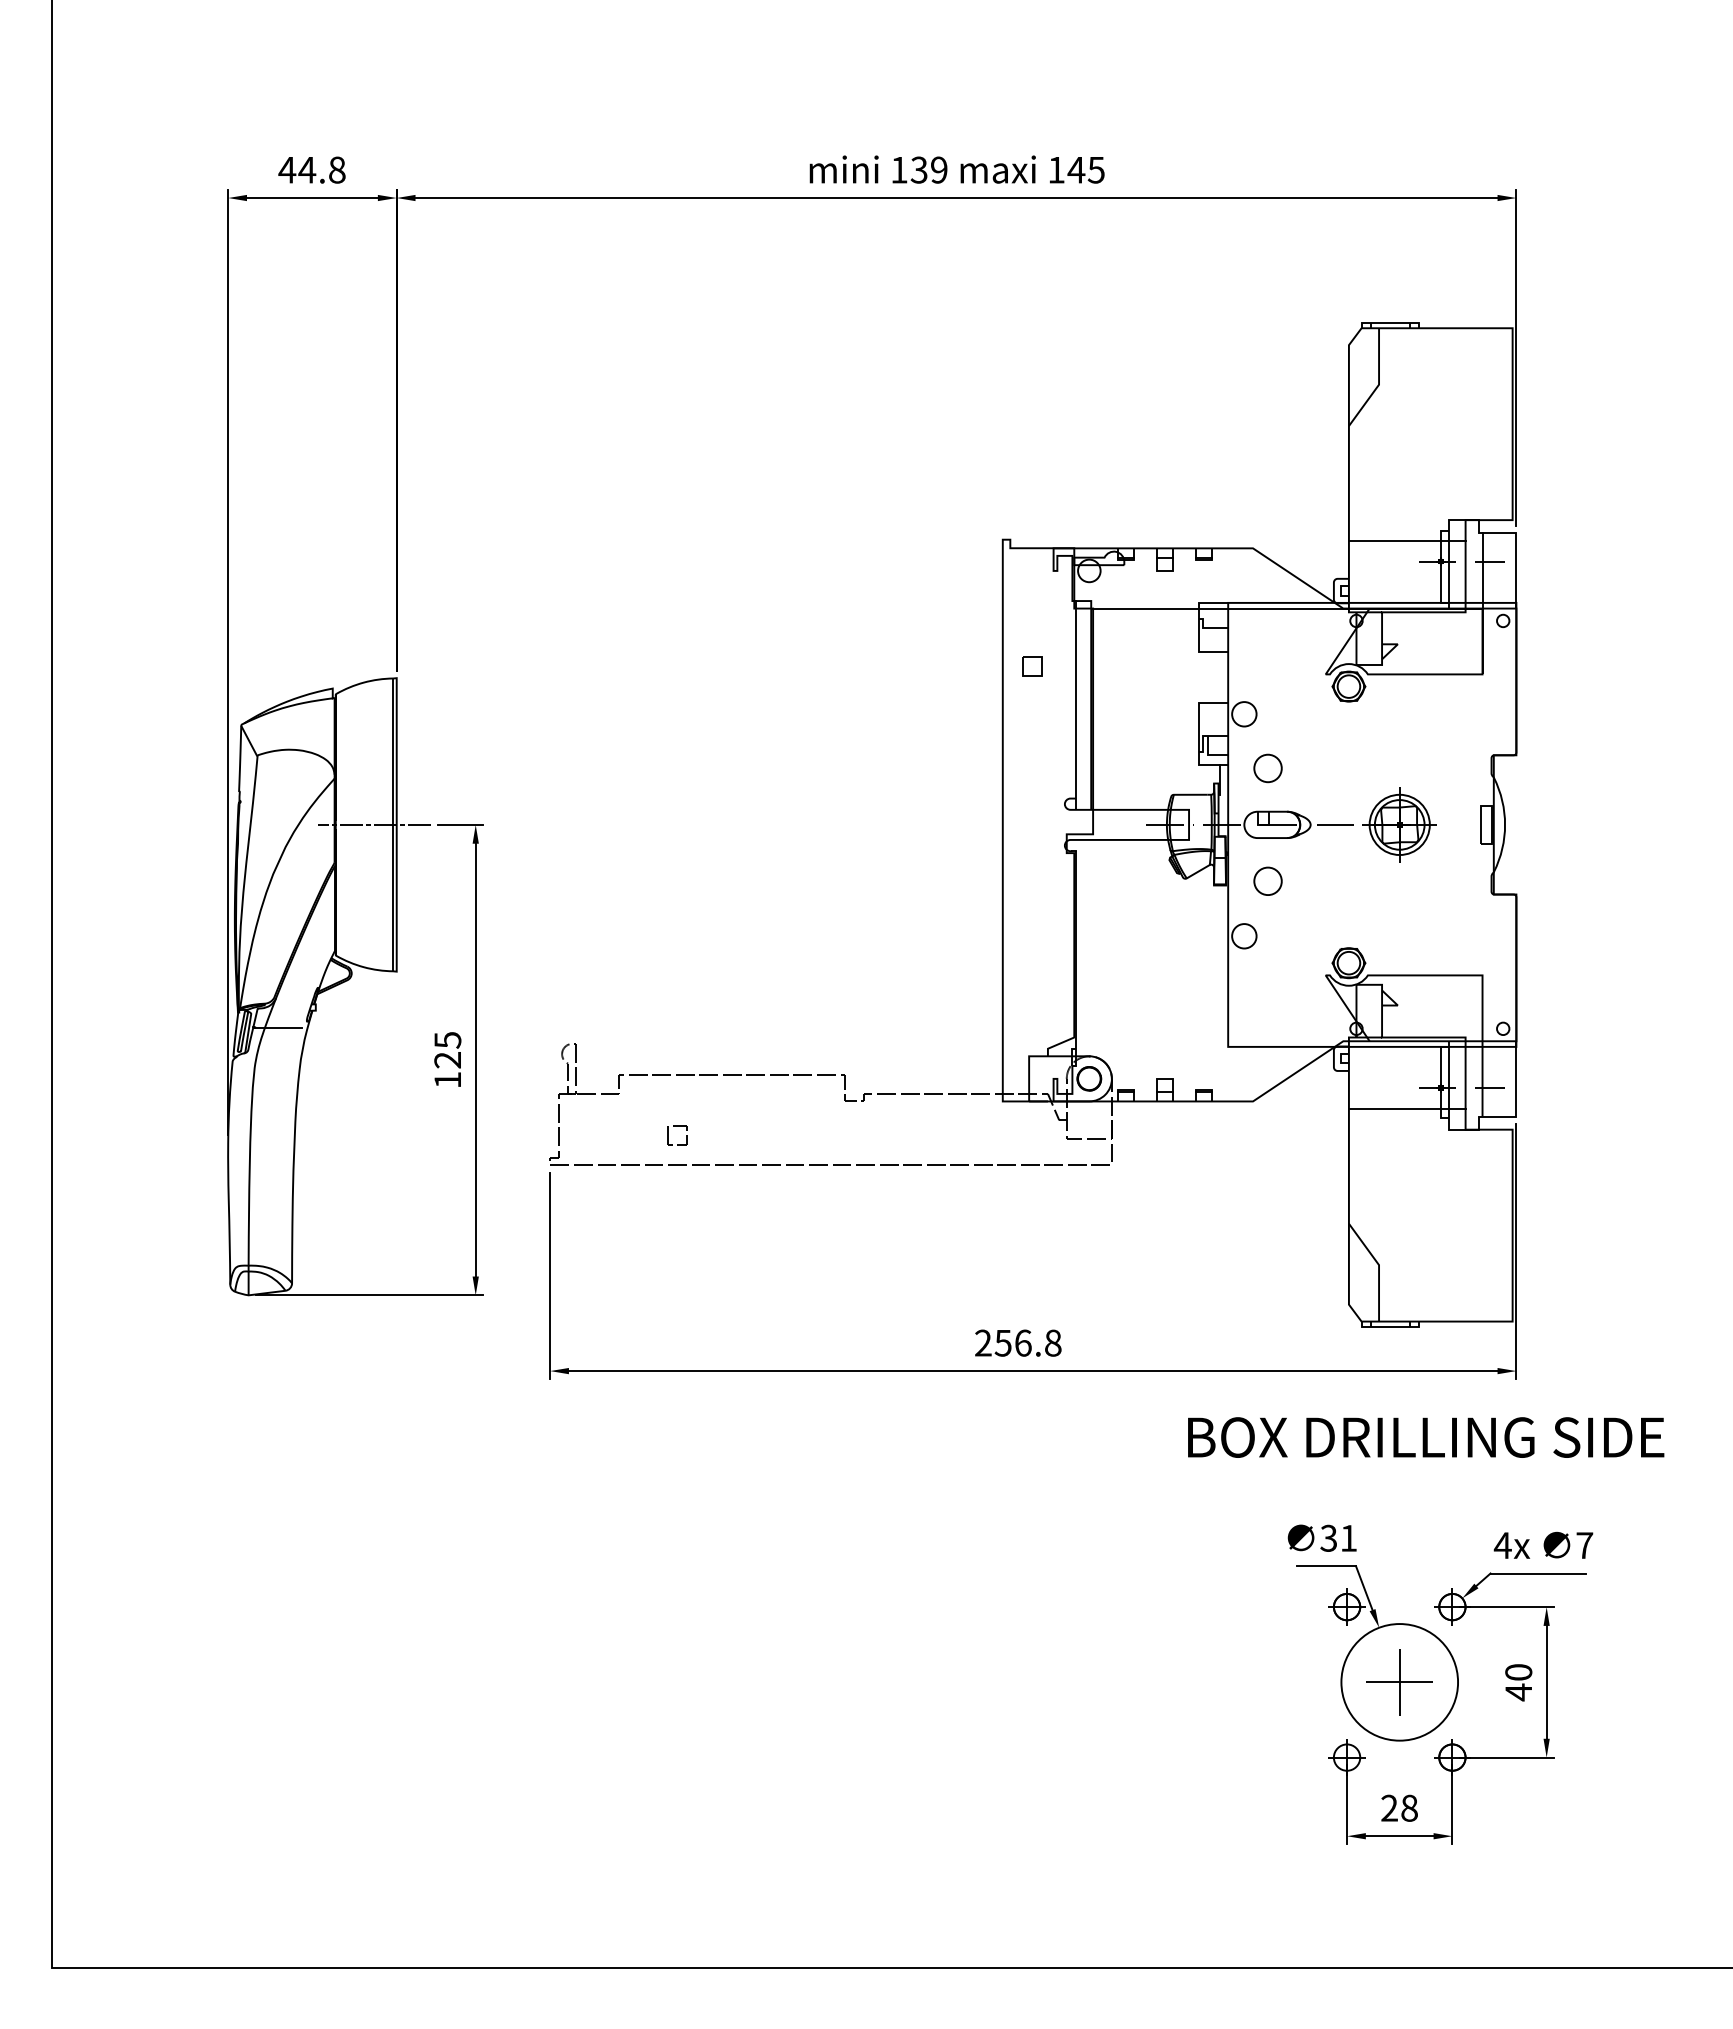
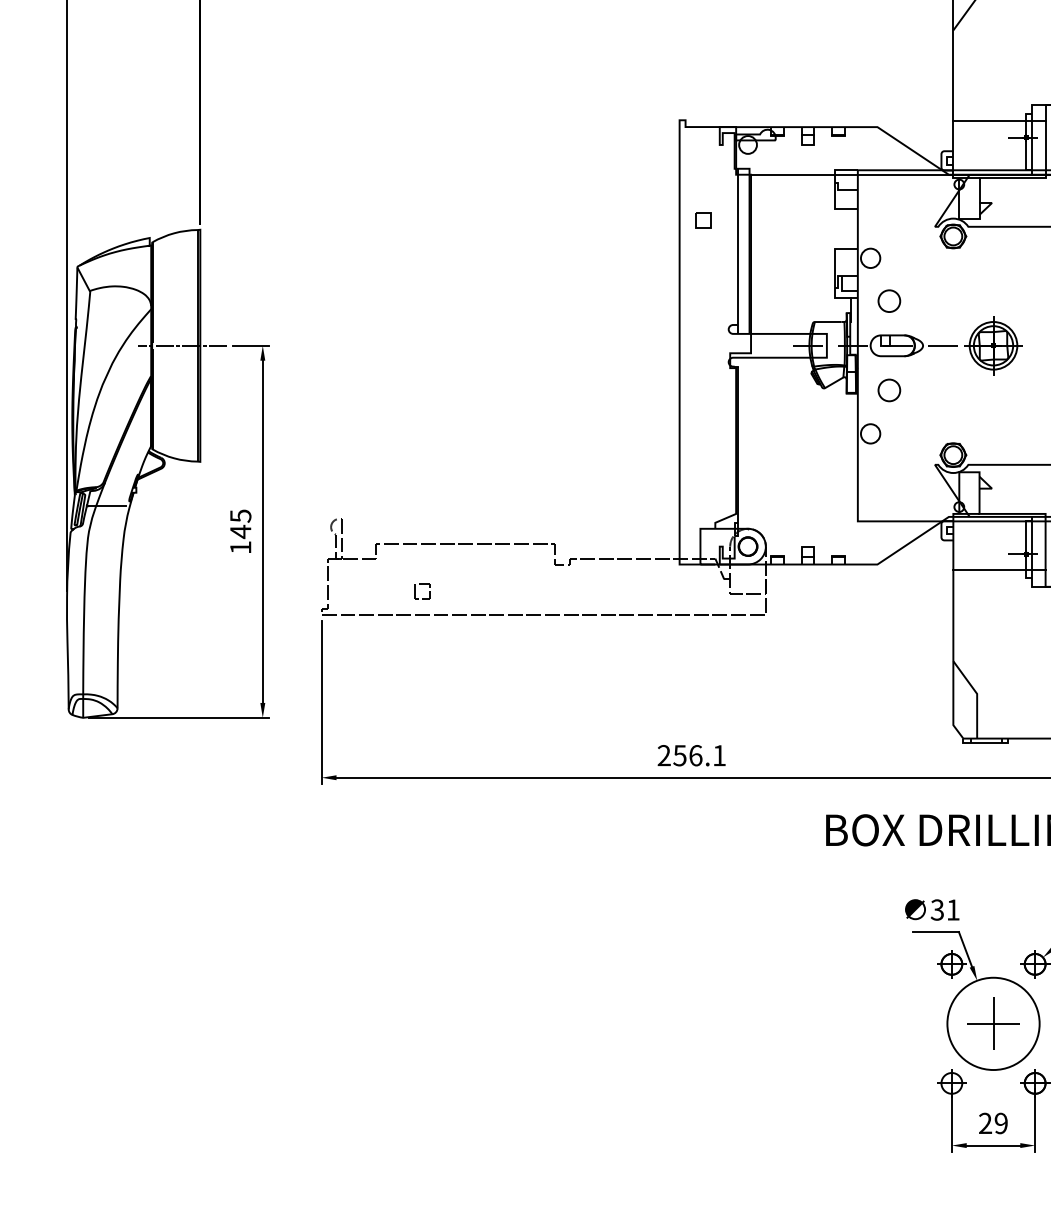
text: (447, 1060) -> (240, 532), 125 -> 145
text: (1053, 1342) -> (719, 755), 256.8 -> 256.1
text: (1409, 1807) -> (1001, 1122), 28 -> 29

